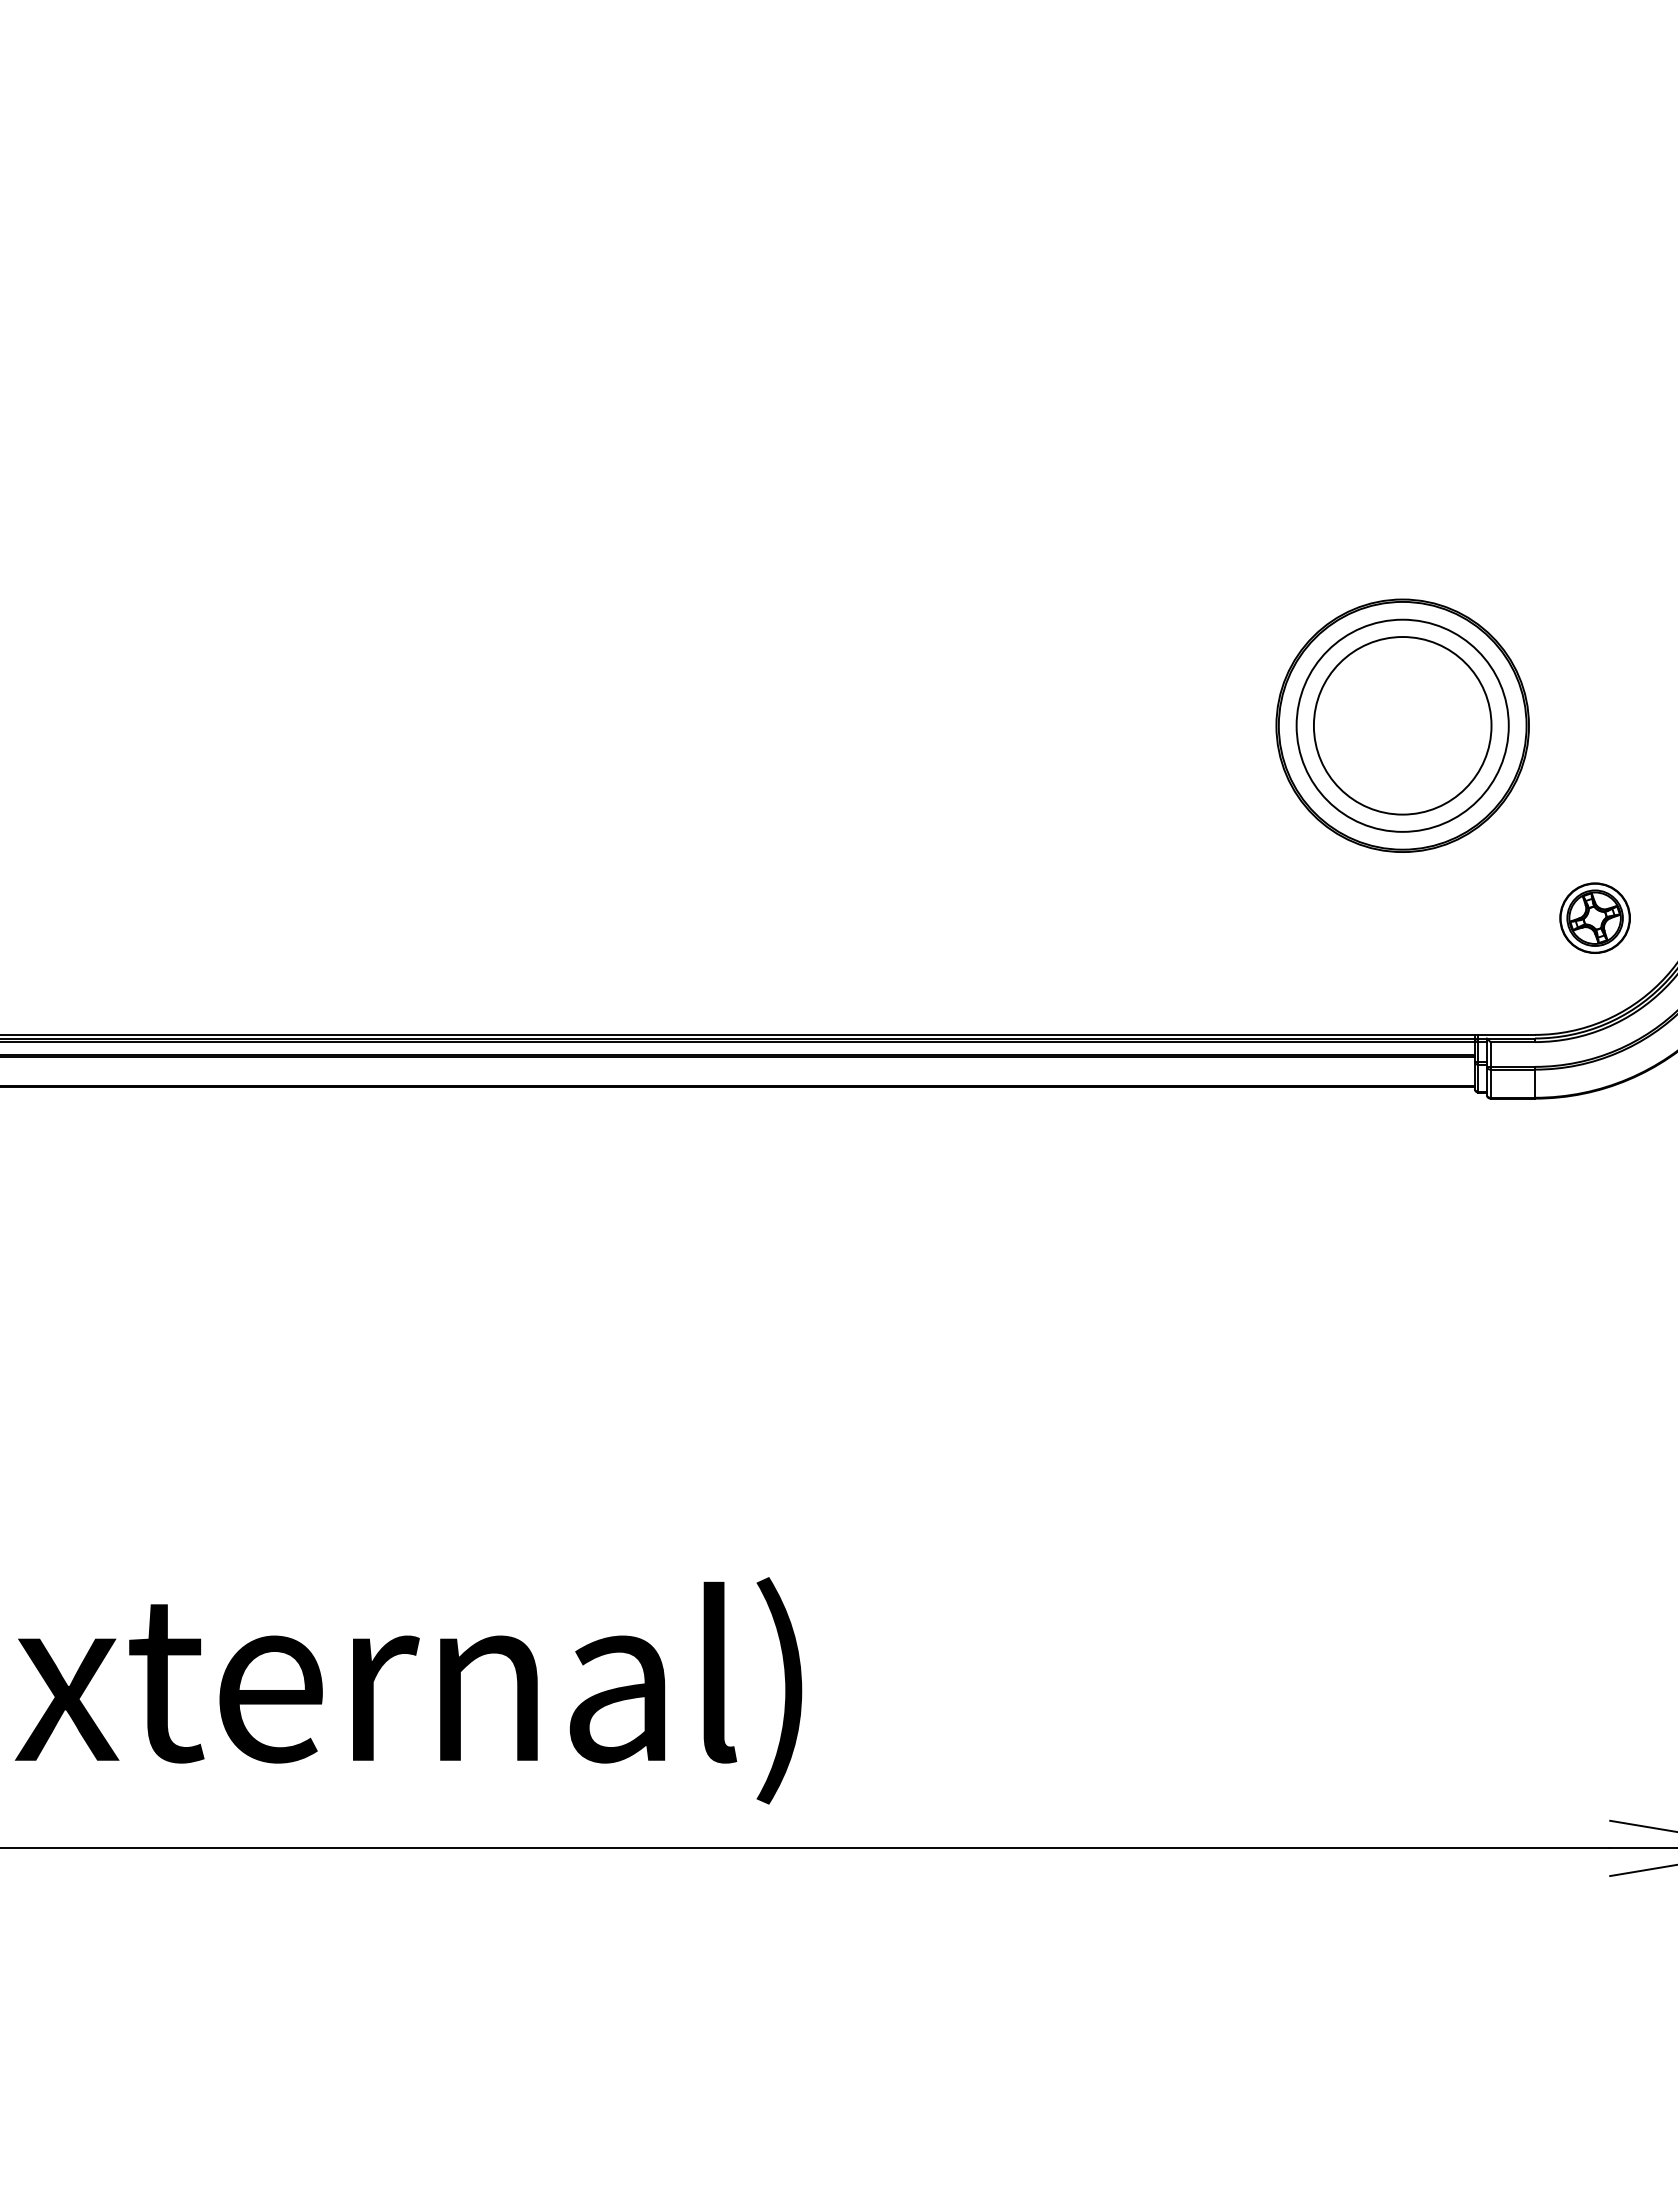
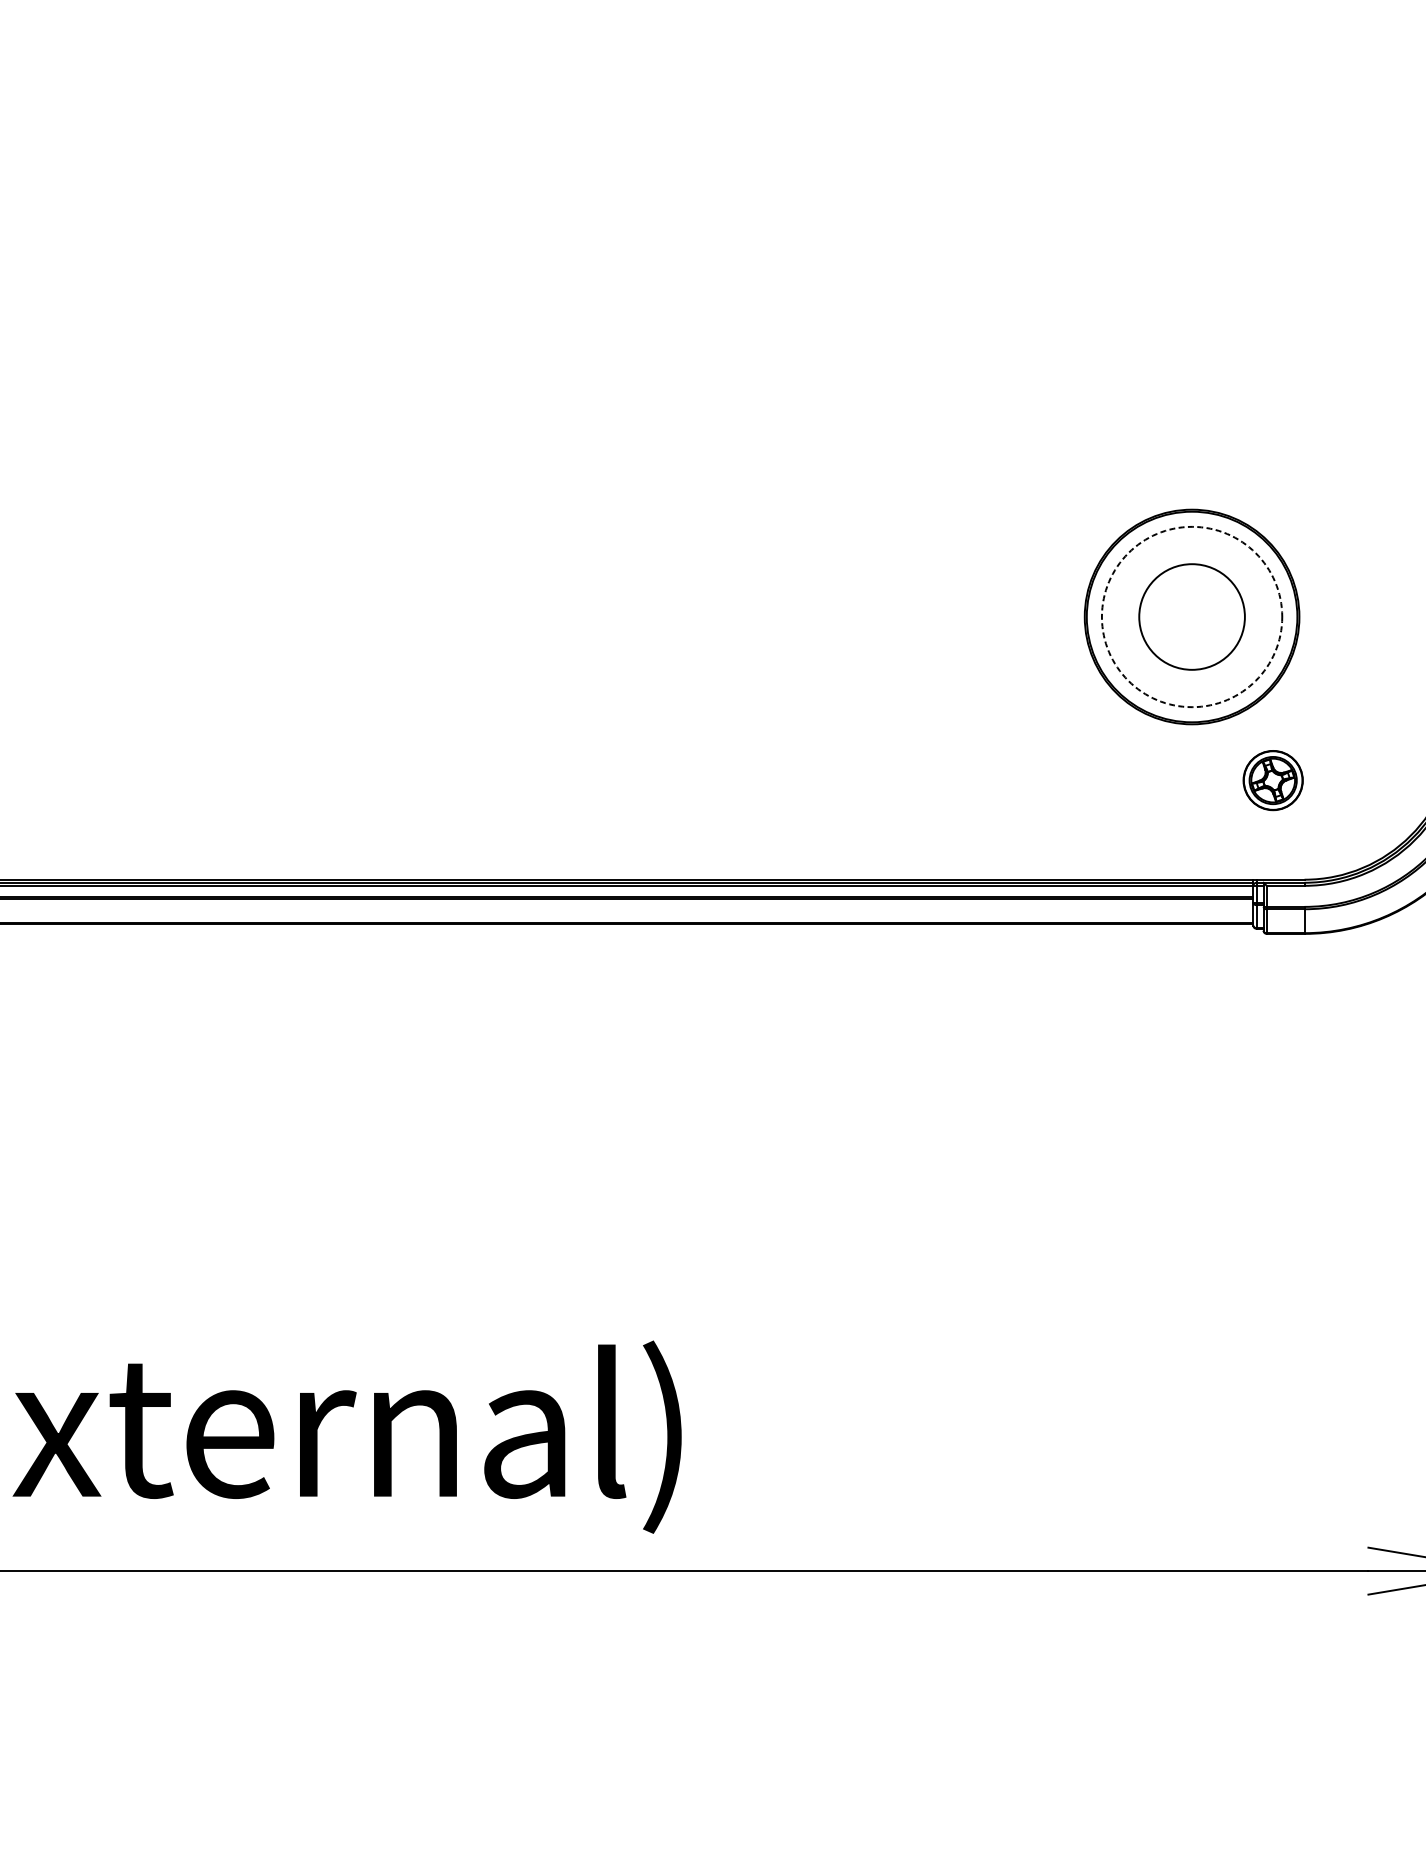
circle: (1402, 725) -> (1191, 616), size x0.7
circle: (1402, 725) -> (1191, 616), solid -> dashed
part: (1594, 917) -> (1272, 779), moved

